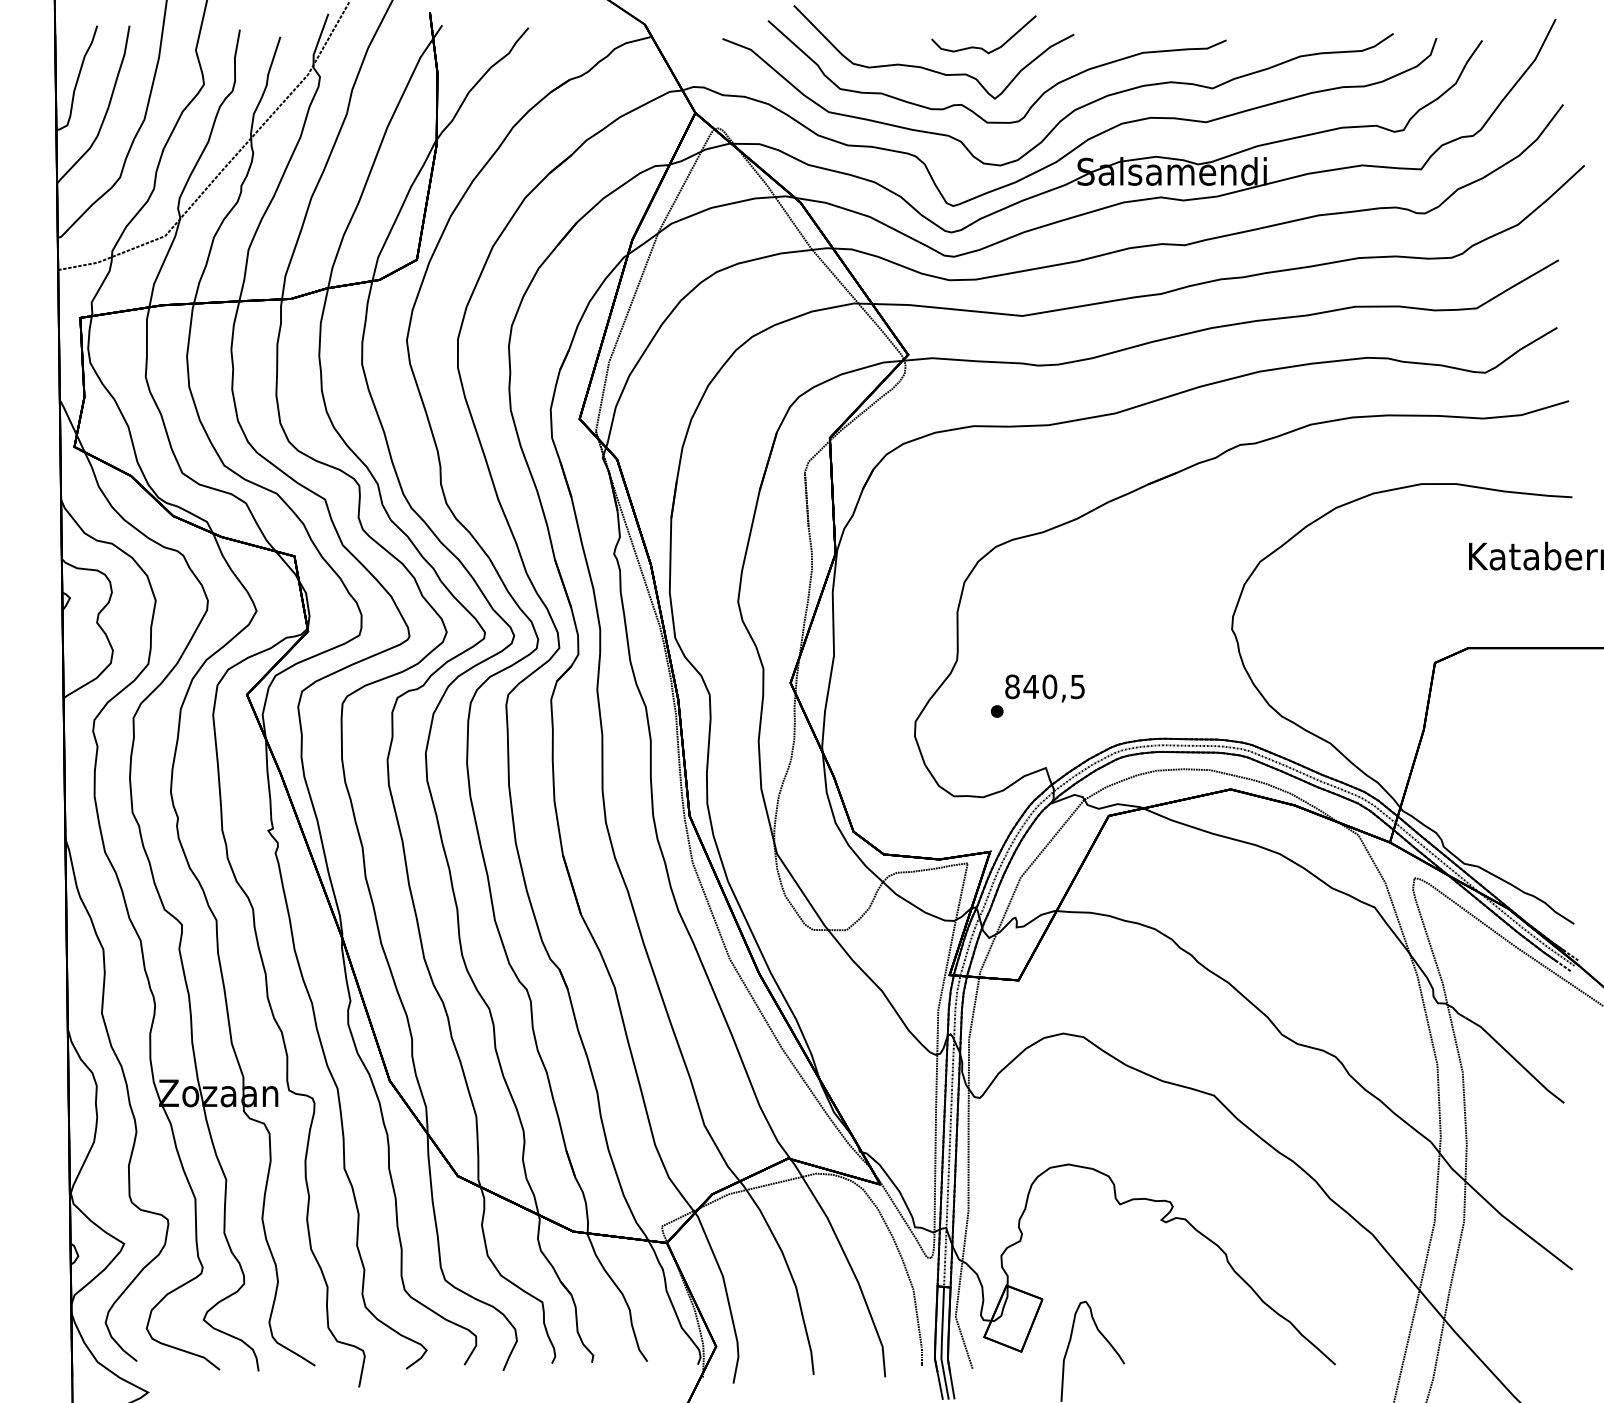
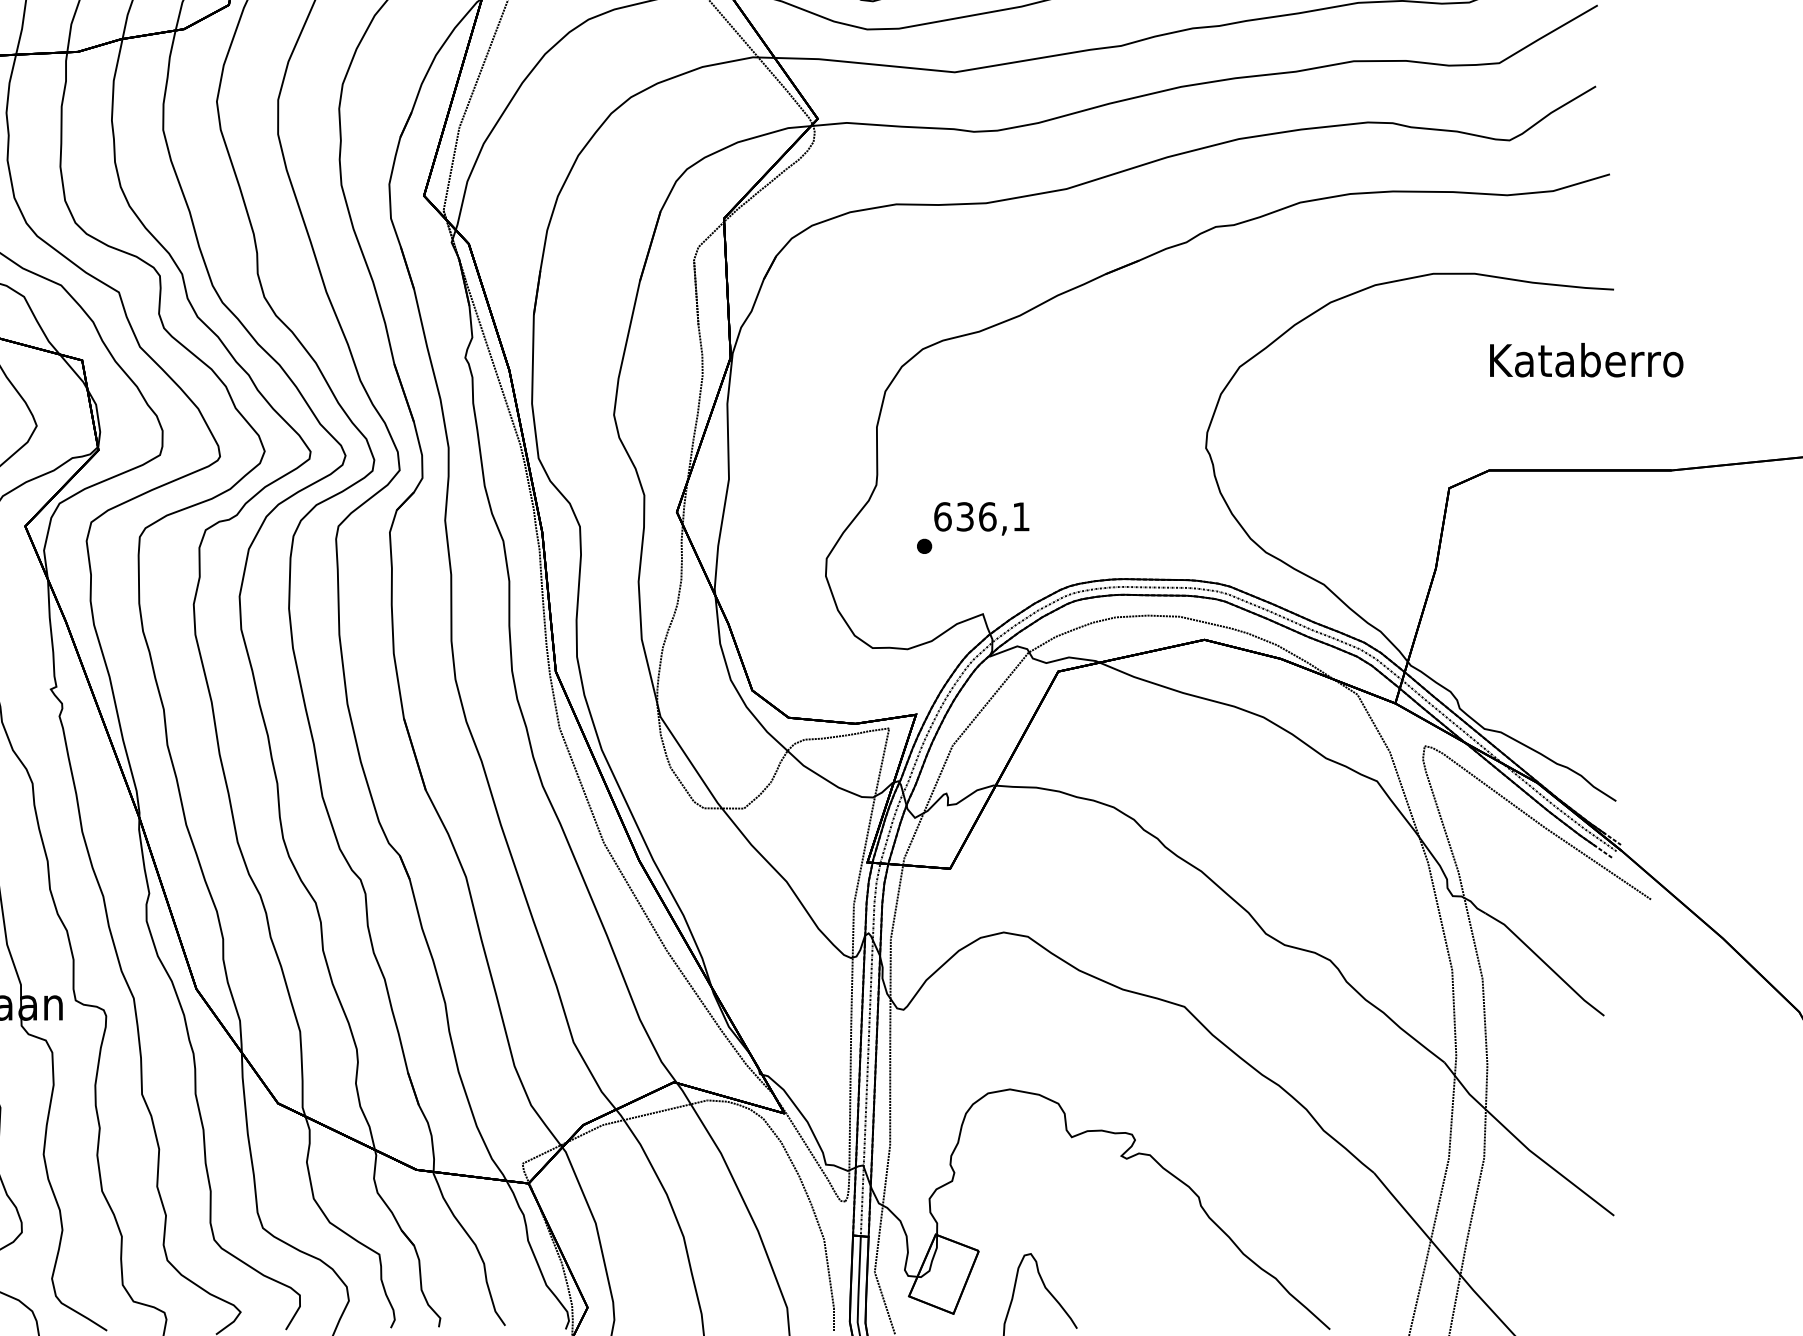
text: (1044, 686) -> (981, 516), 840,5 -> 636,1

